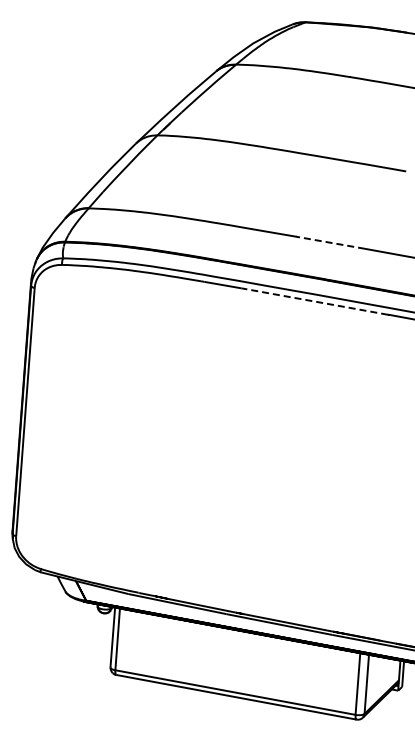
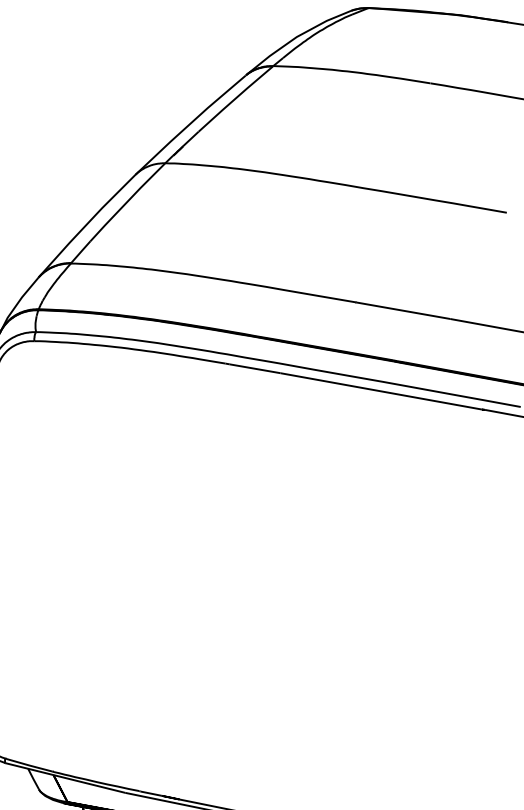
line: (330, 242) -> (402, 310), dashed -> solid
line: (314, 301) -> (380, 391), dashed -> solid

